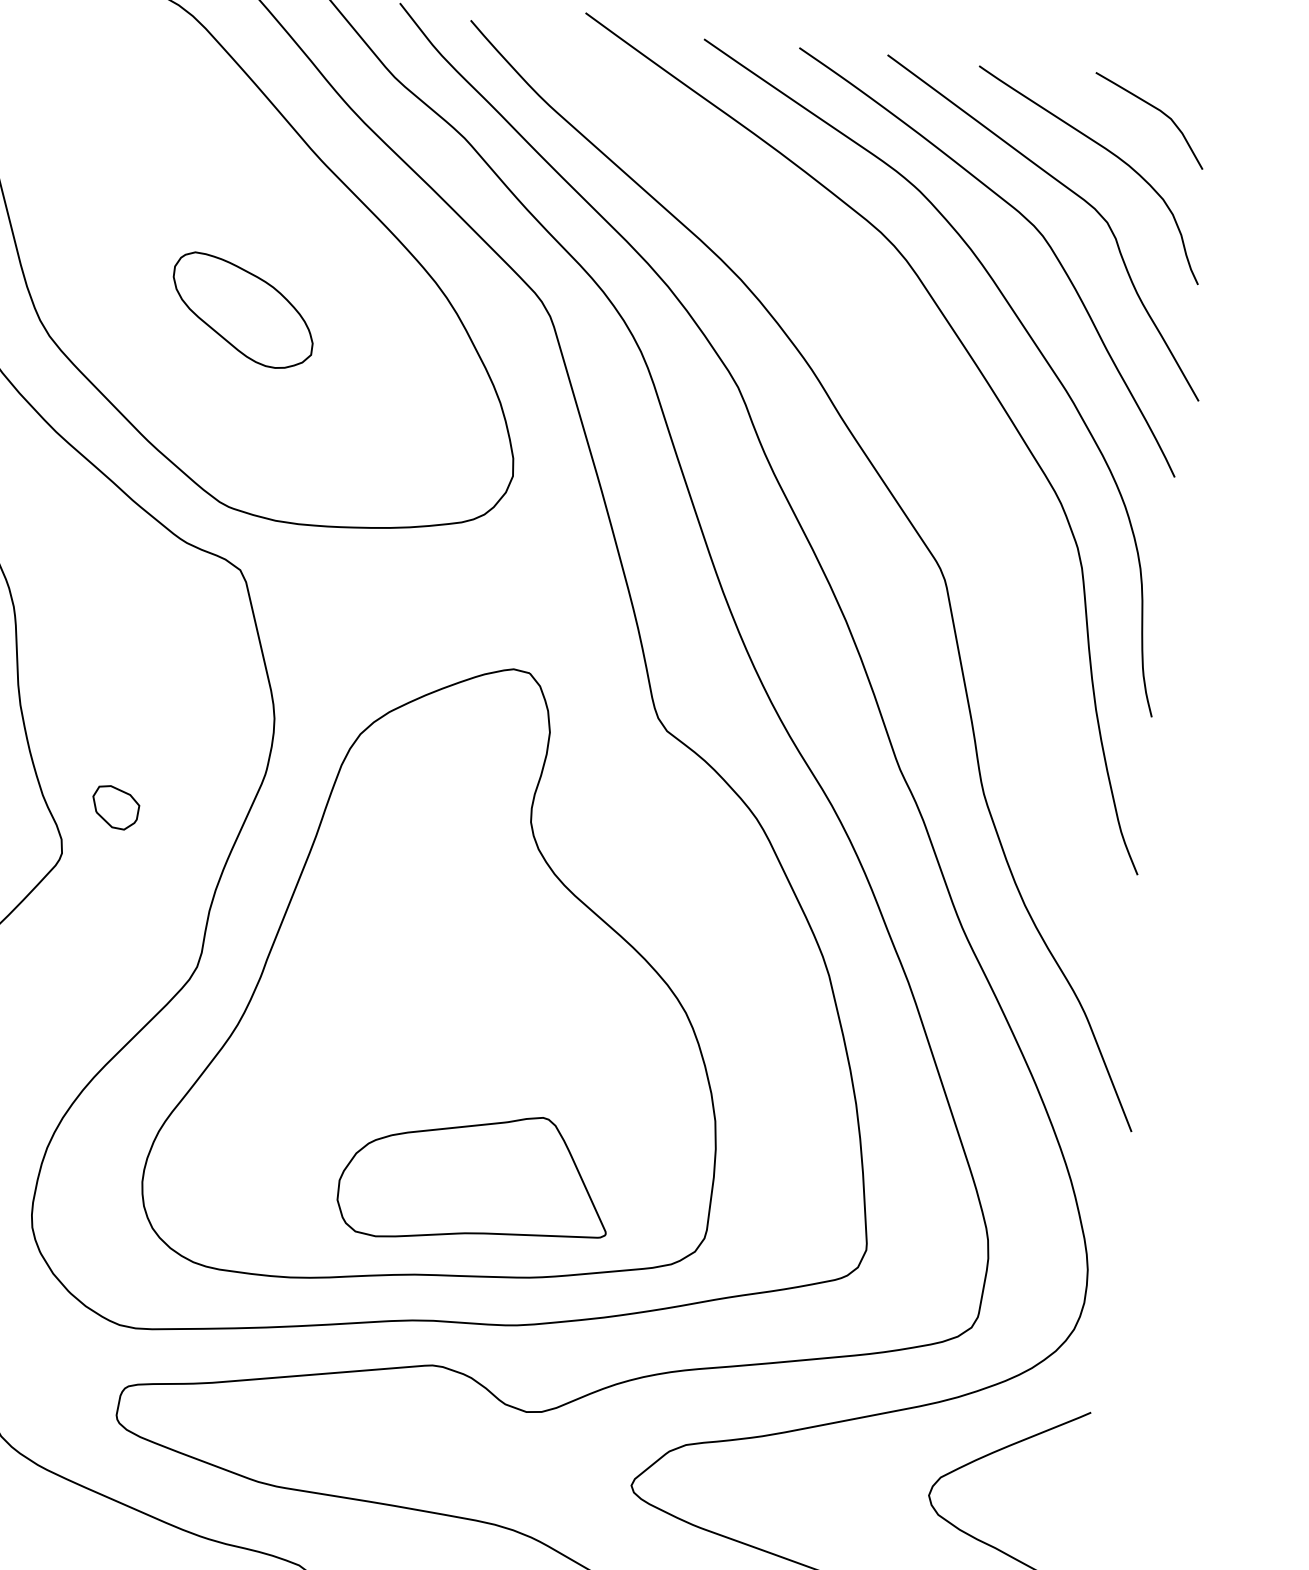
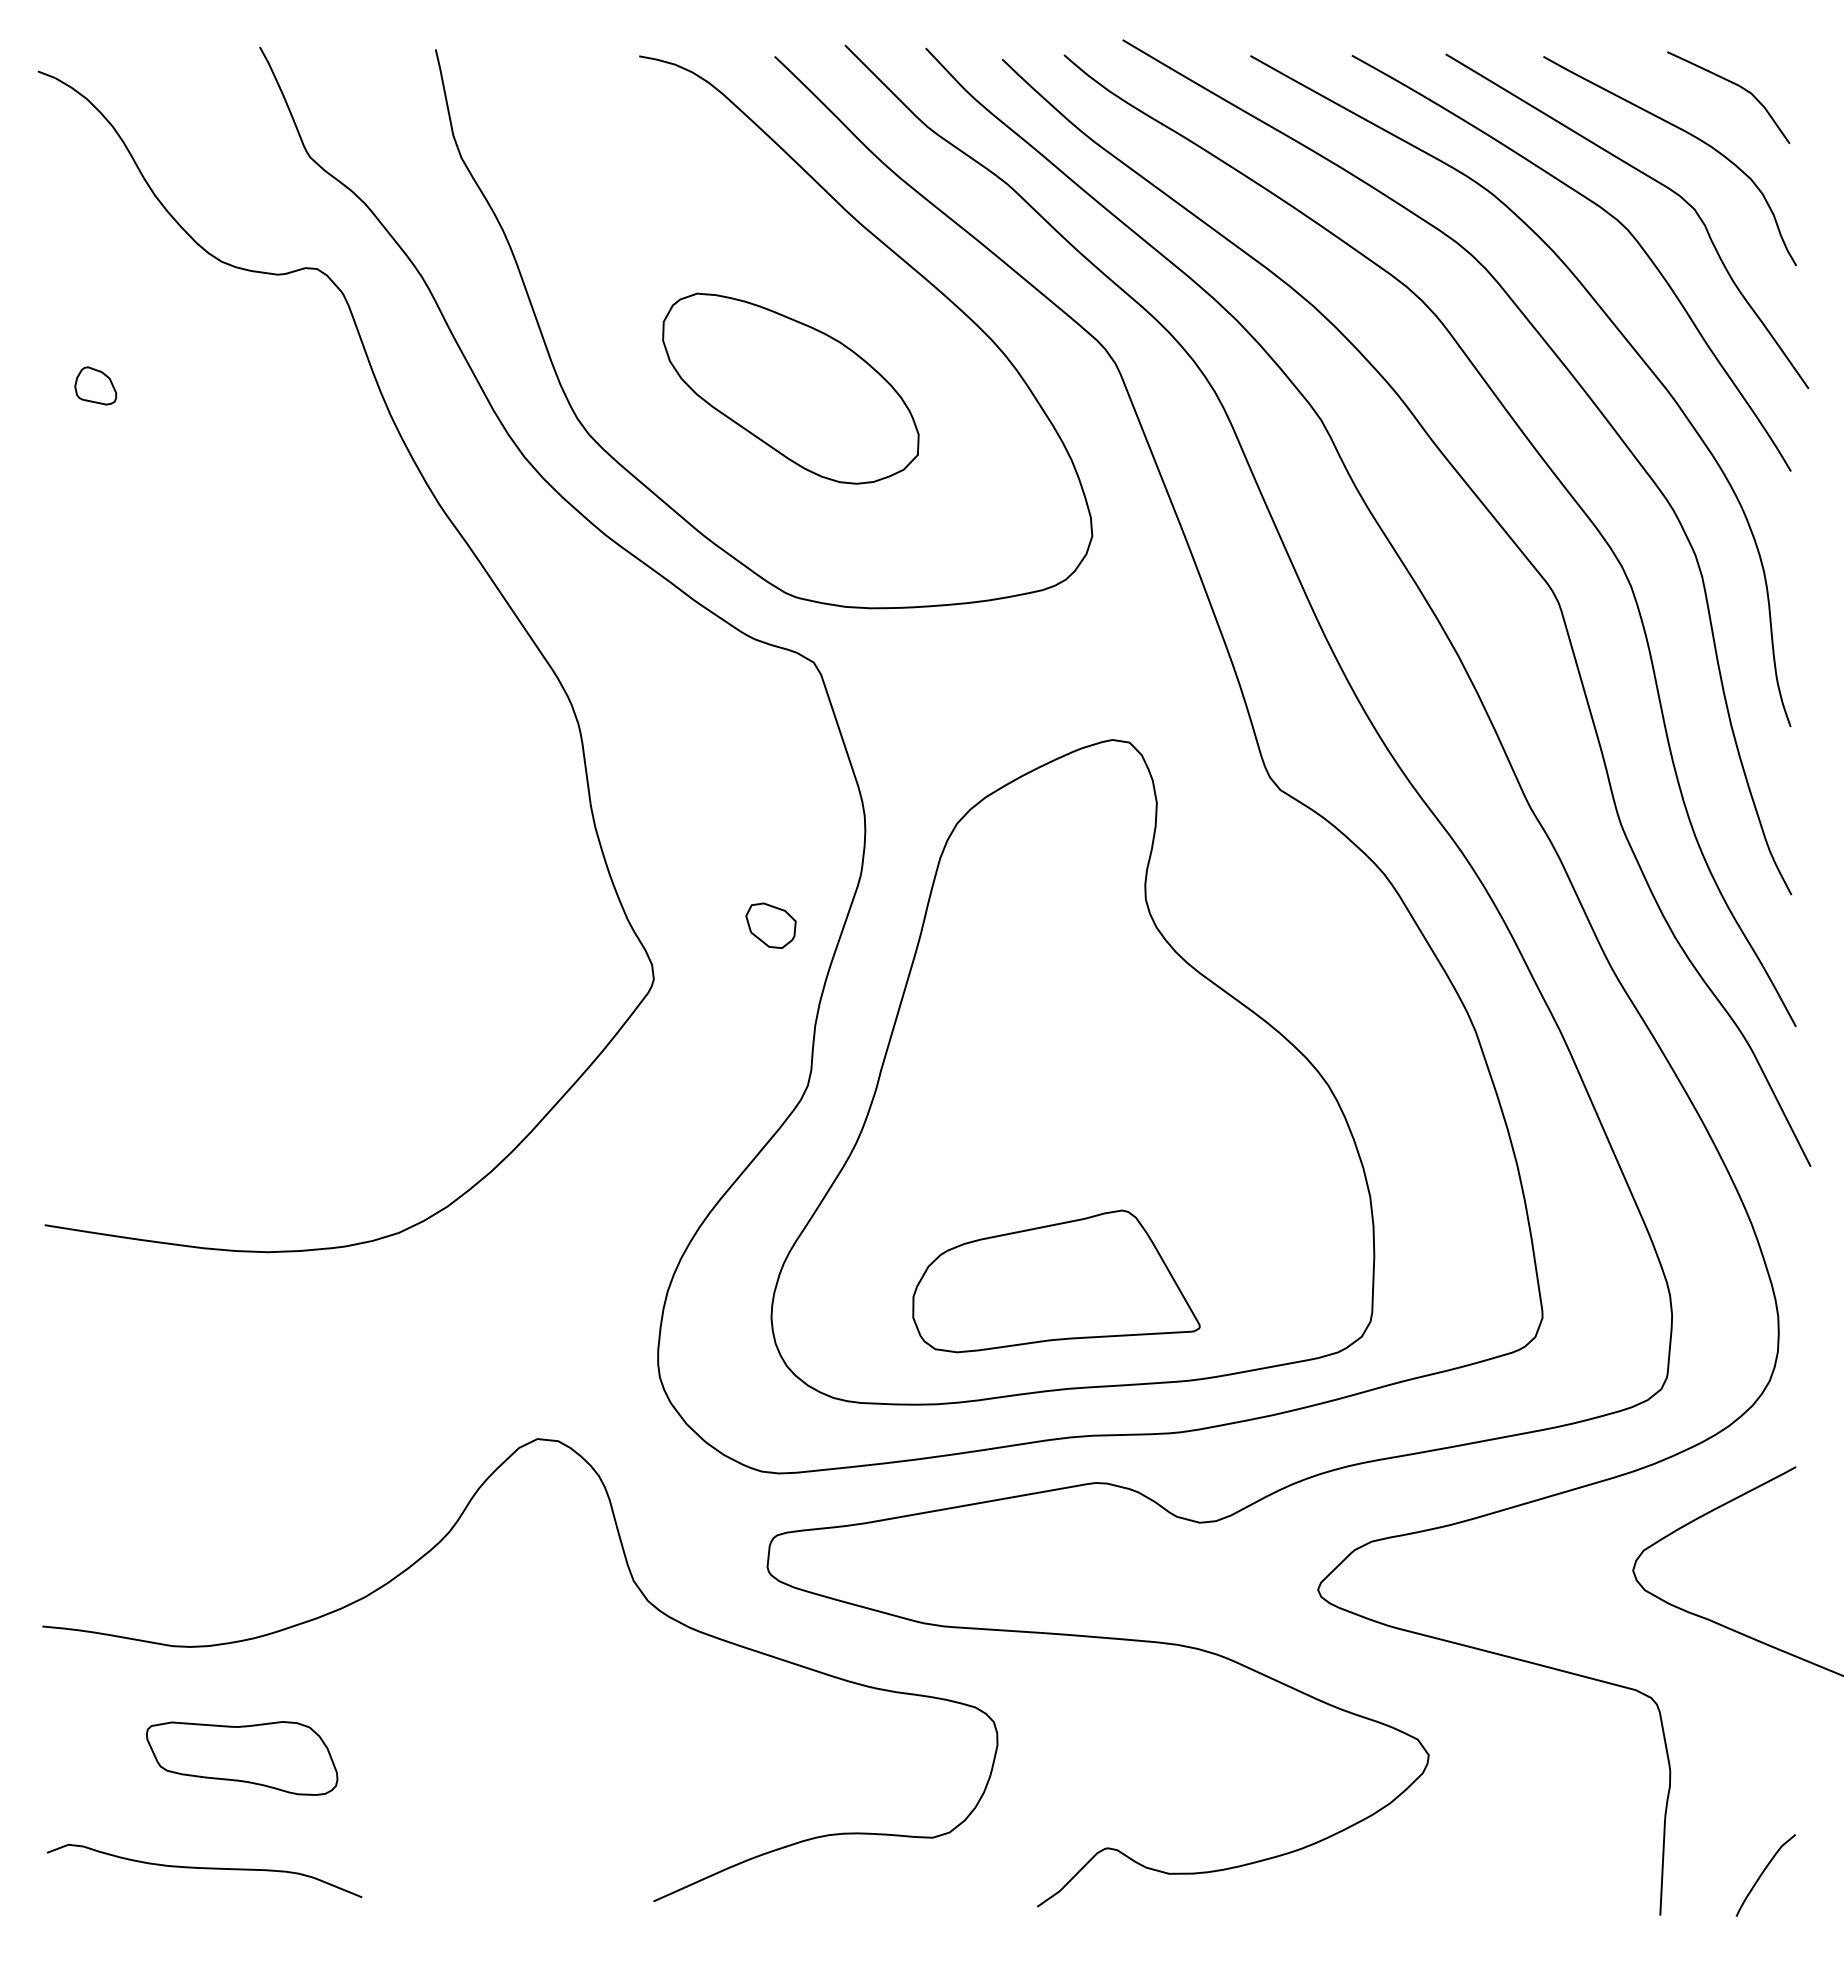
part: (242, 310) -> (790, 388), size x1.67
curve: (939, 441) -> (1539, 456), added
part: (115, 807) -> (770, 925), moved
part: (475, 1178) -> (1056, 1281), moved

